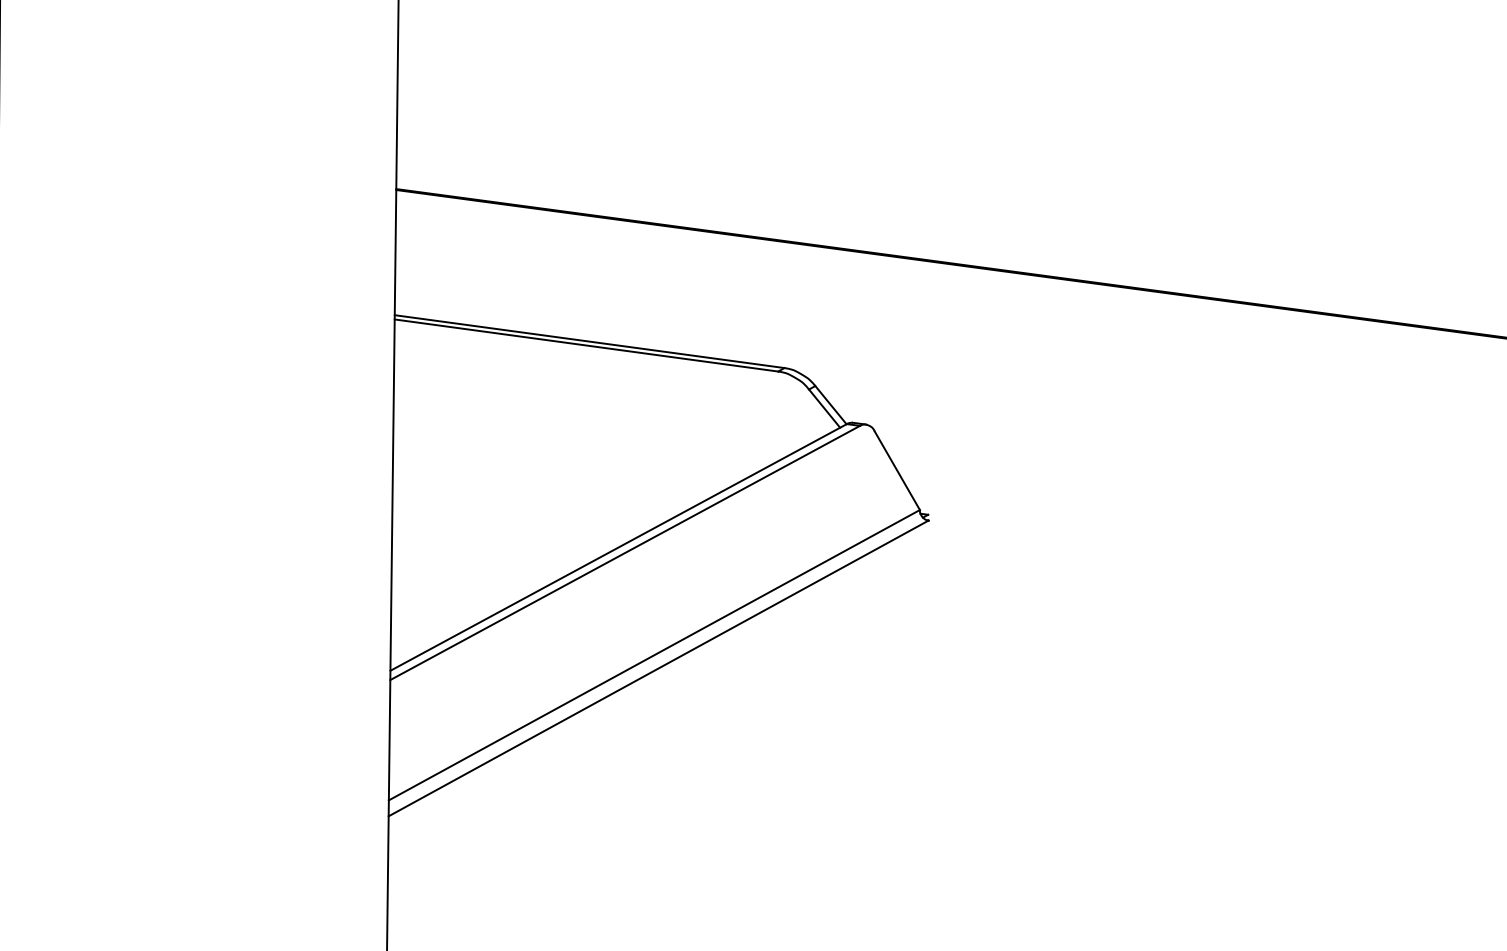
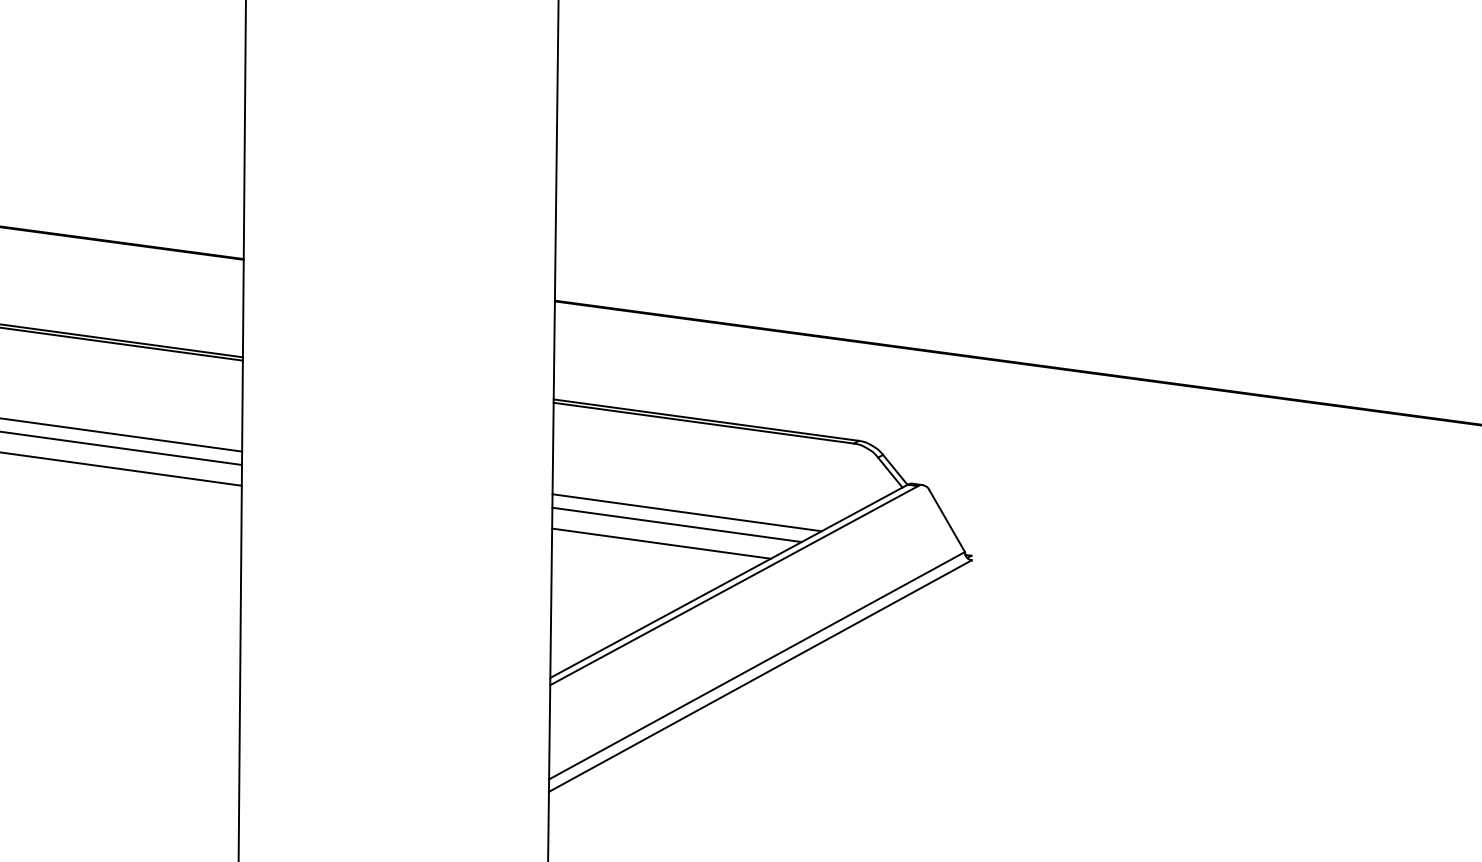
line: (564, 459) -> (686, 512), added
line: (551, 474) -> (676, 524), added
line: (532, 499) -> (661, 543), added

